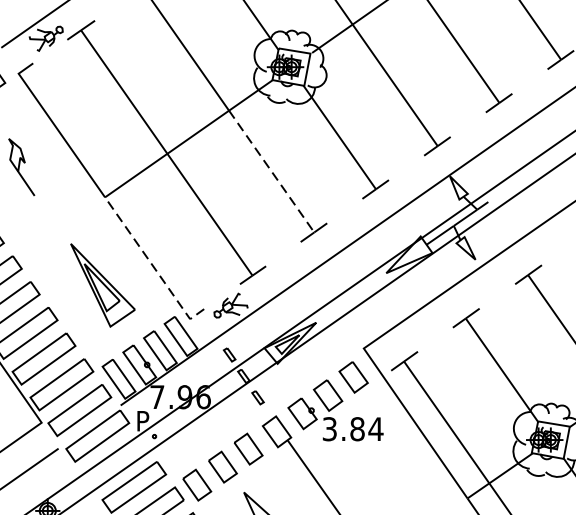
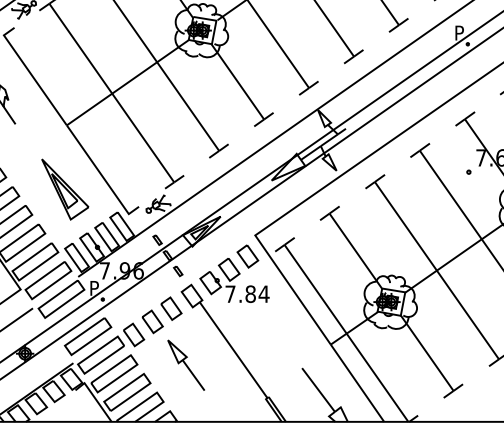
line: (272, 172) -> (188, 107), dashed -> solid
line: (152, 266) -> (101, 175), dashed -> solid
text: (329, 429) -> (230, 294), 3.84 -> 7.84

